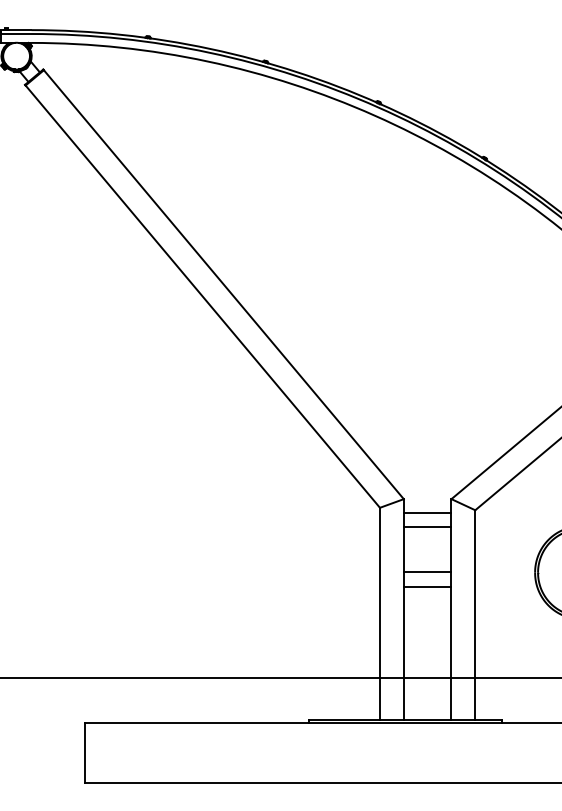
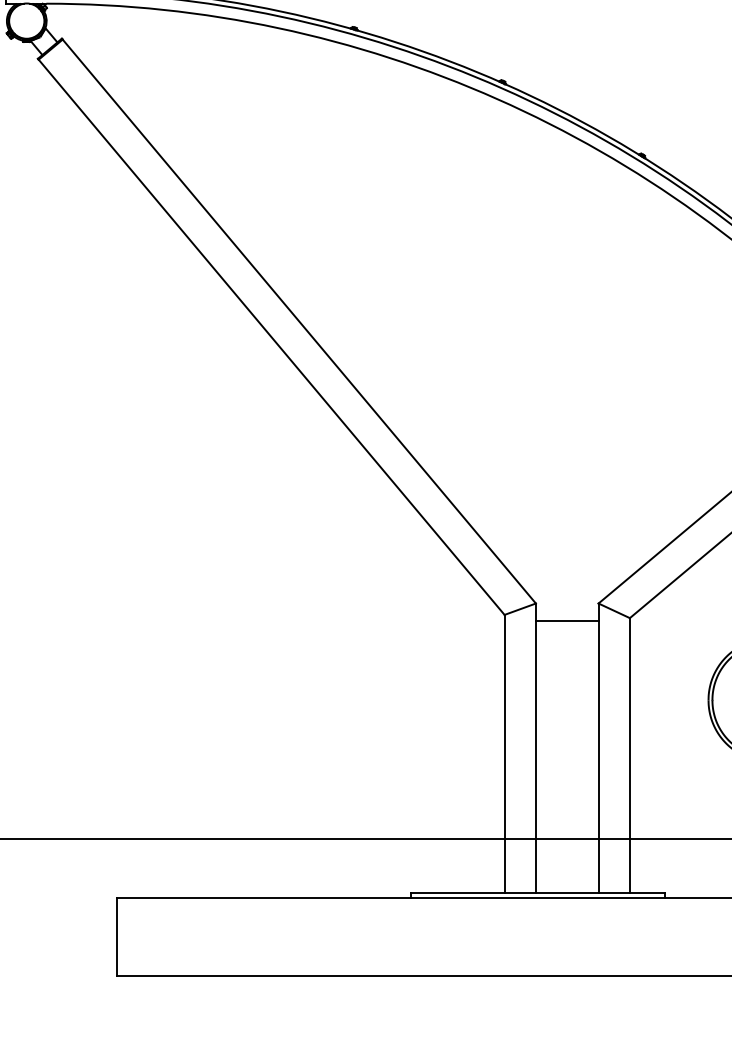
line: (427, 527) -> (567, 640), removed
line: (427, 572) -> (567, 699), removed
line: (427, 587) -> (567, 719), removed

